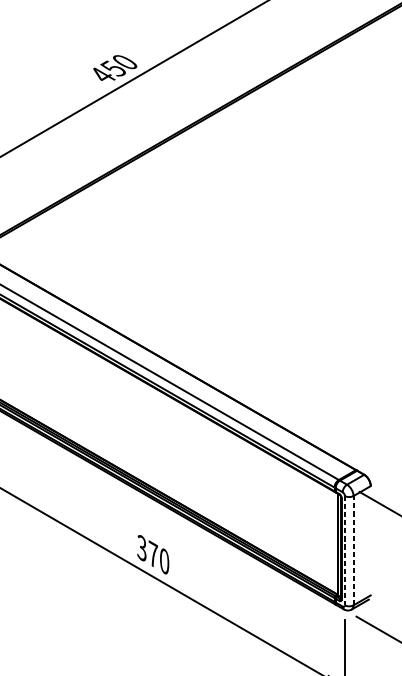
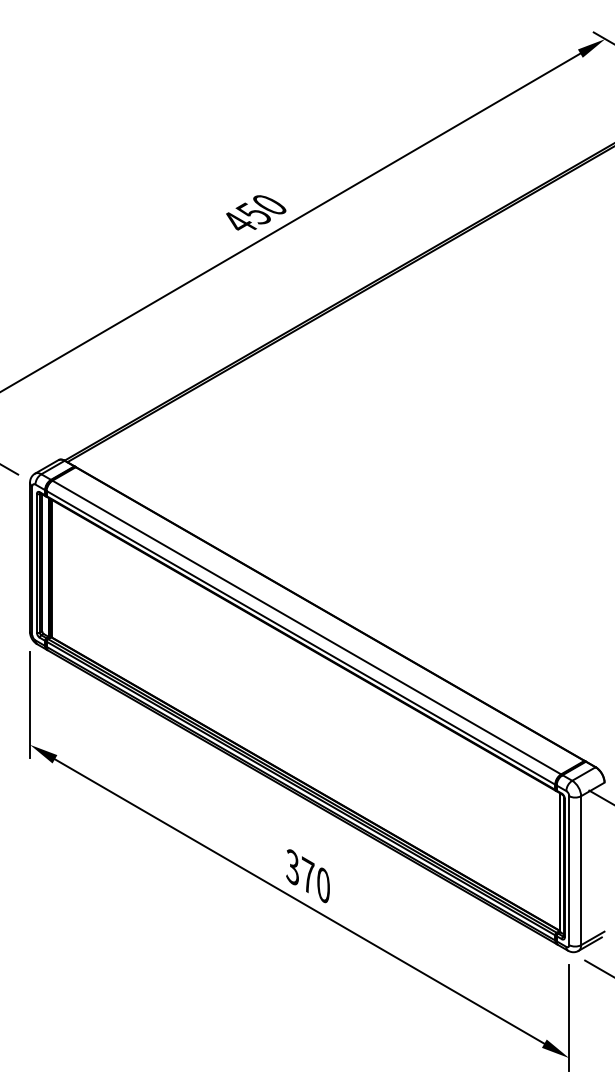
line: (353, 550) -> (581, 870), dashed -> solid
line: (345, 551) -> (569, 871), dashed -> solid

